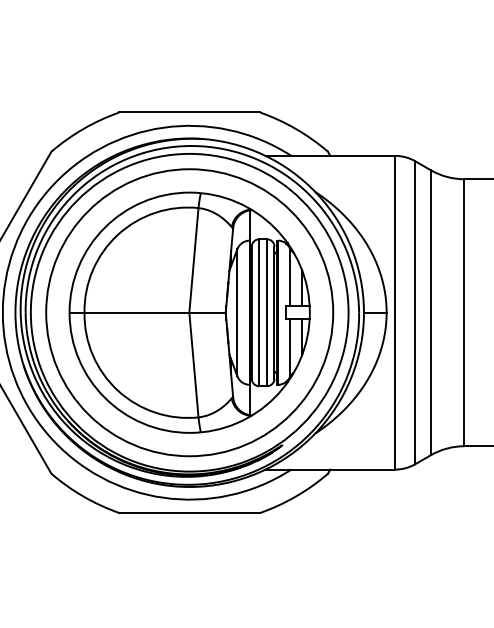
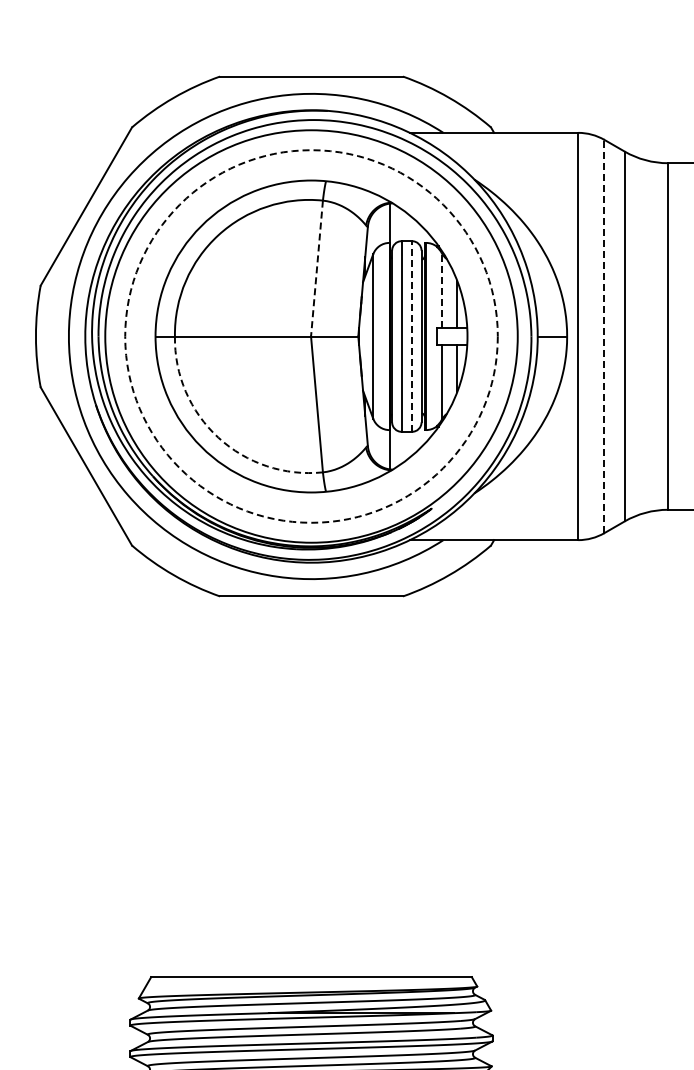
line: (193, 261) -> (316, 269), solid -> dashed
line: (289, 276) -> (441, 289), solid -> dashed
circle: (189, 312) -> (311, 336), solid -> dashed
line: (267, 312) -> (412, 336), solid -> dashed
line: (415, 312) -> (604, 336), solid -> dashed
arc: (118, 390) -> (218, 437), solid -> dashed

